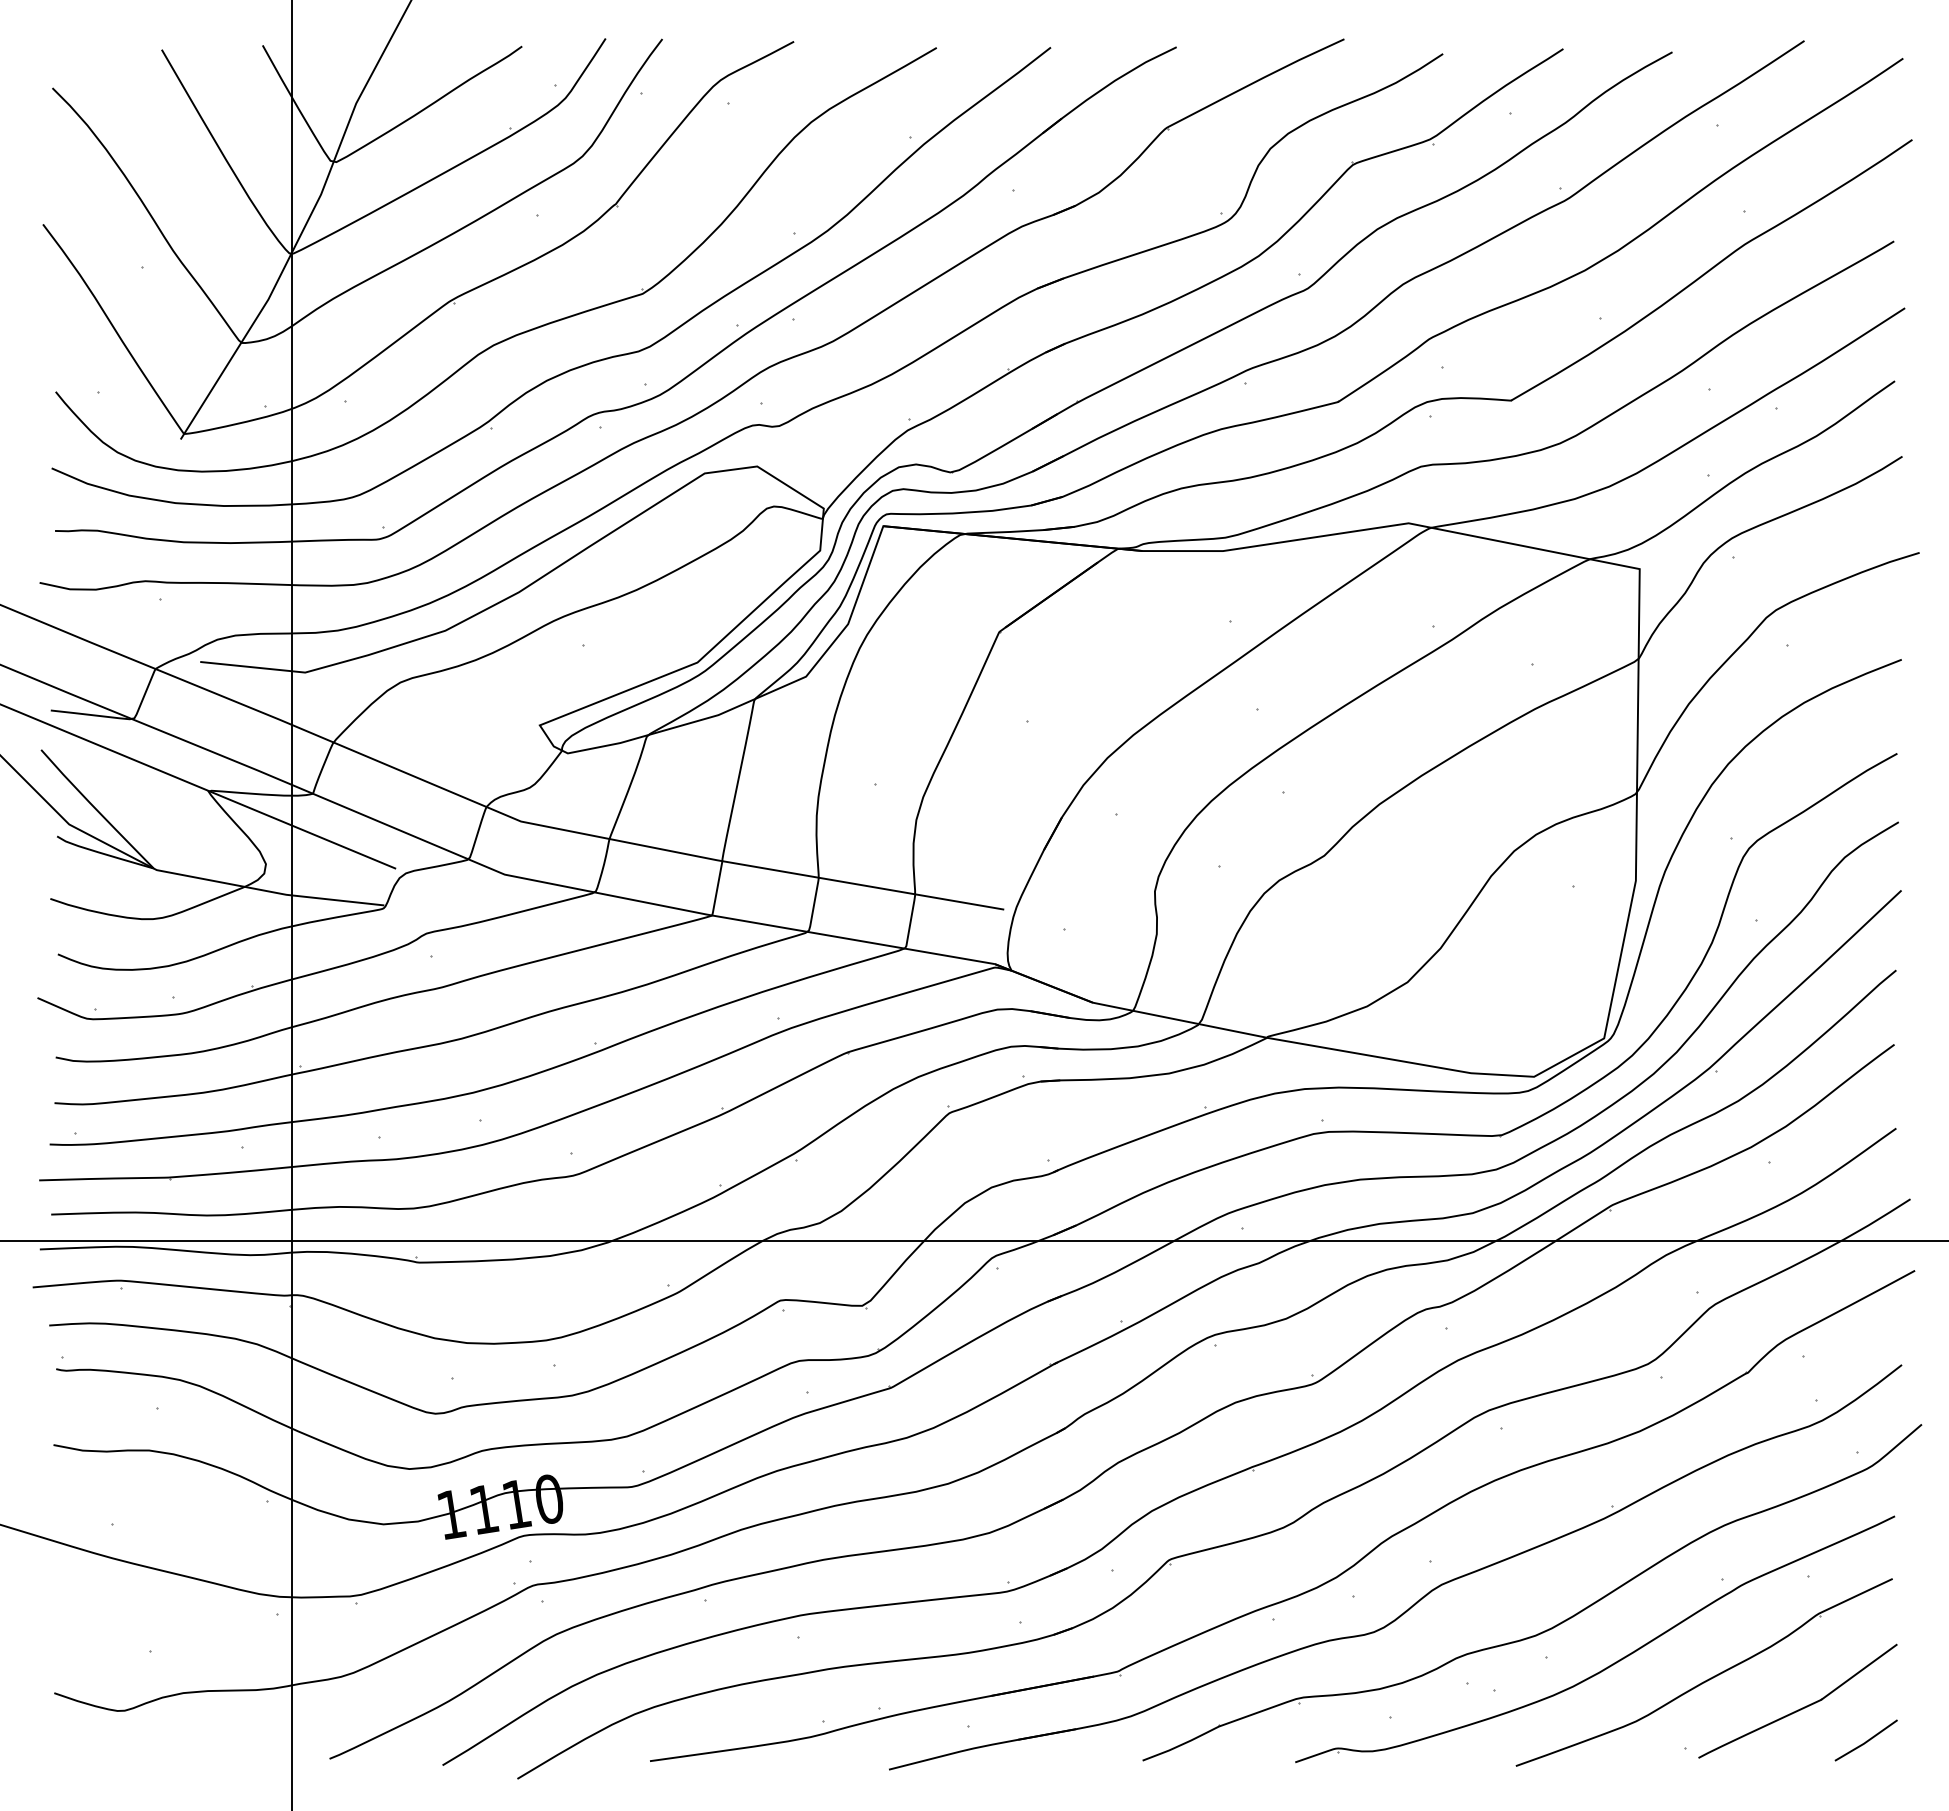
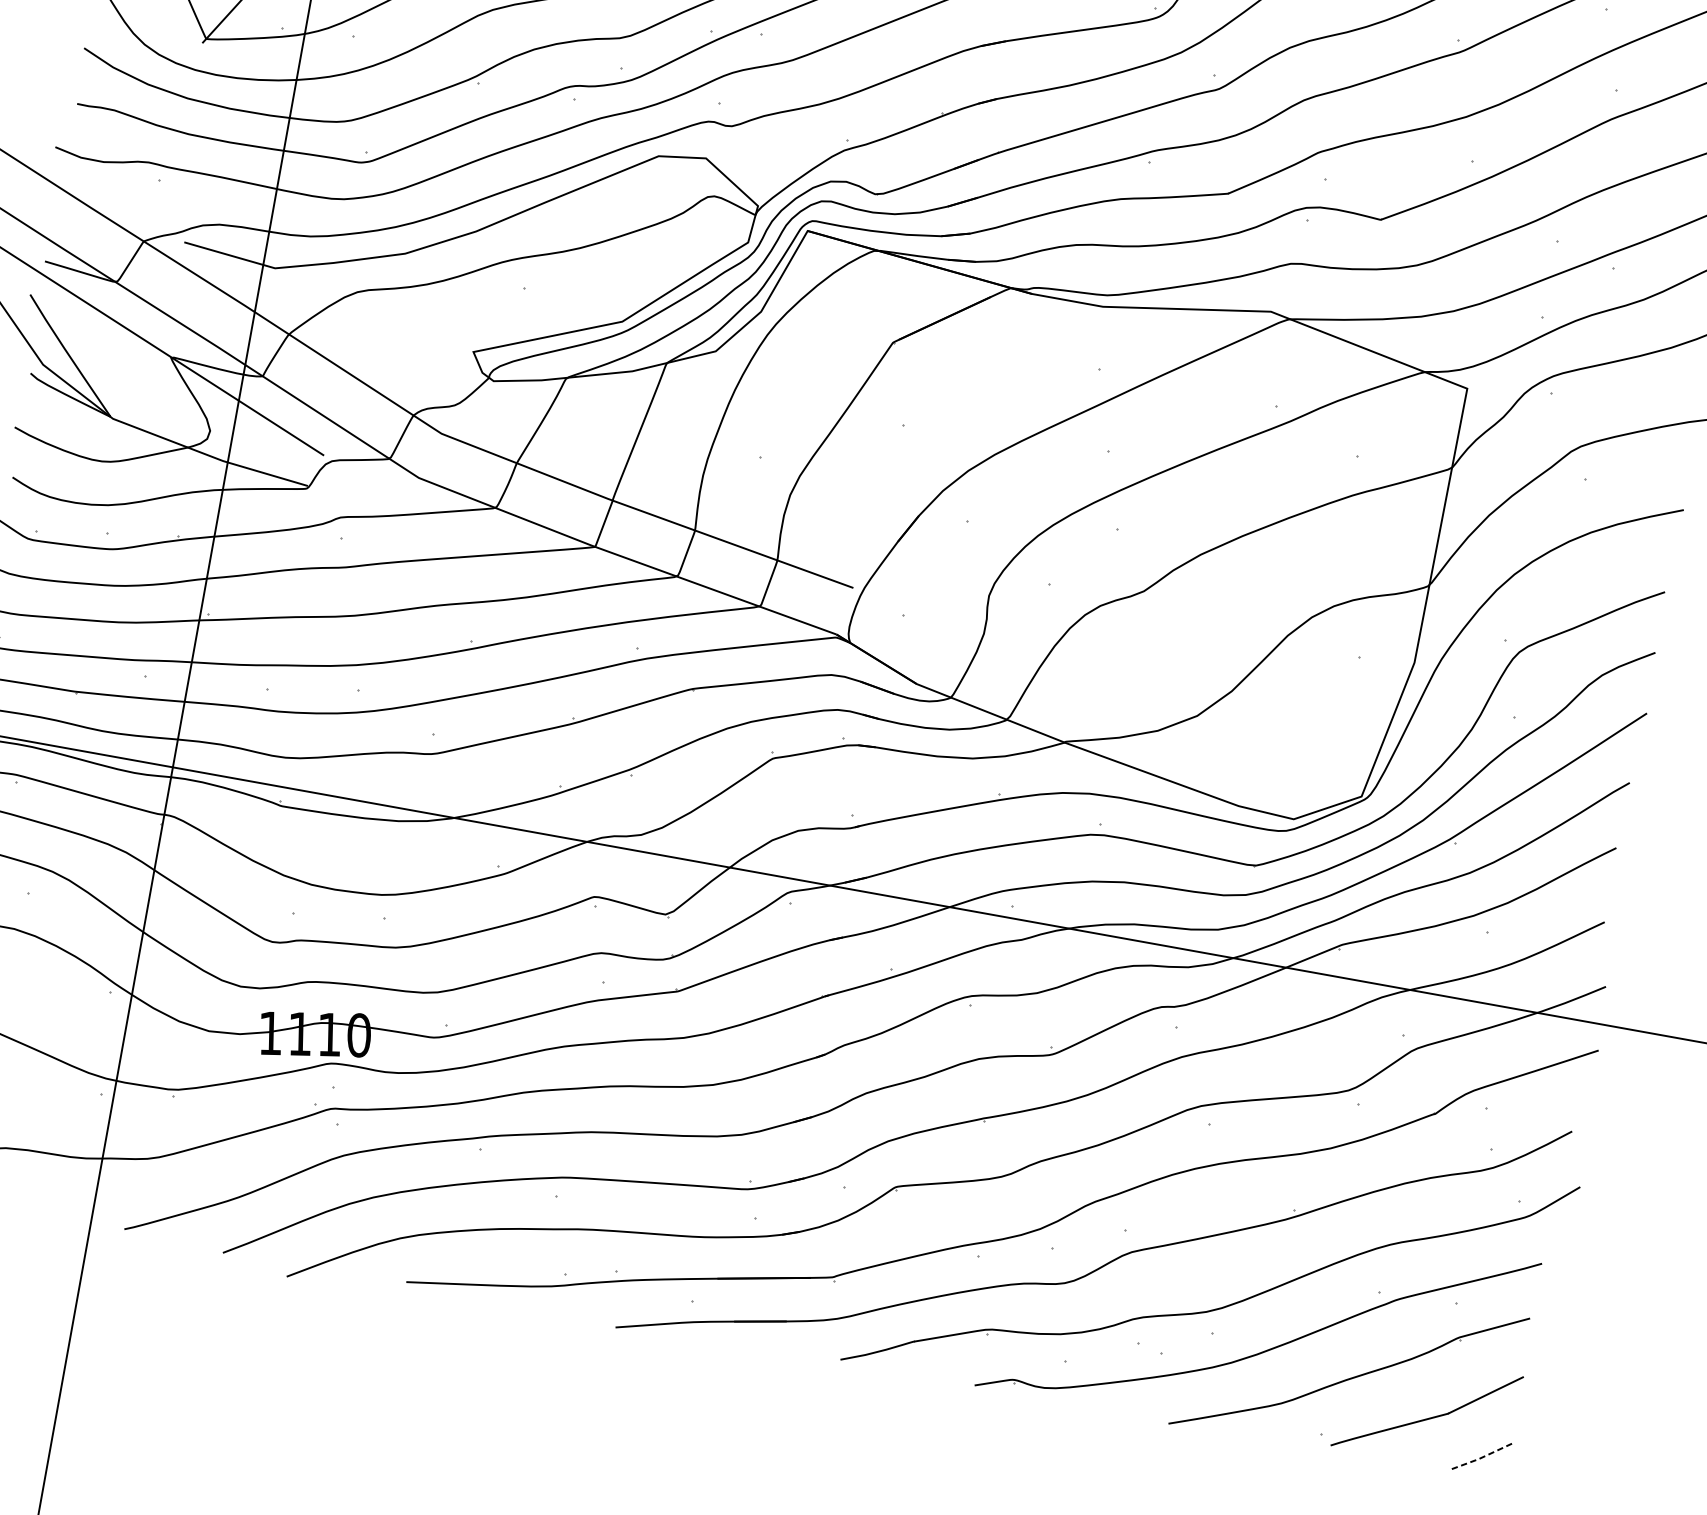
line: (1866, 1742) -> (1481, 1458), solid -> dashed

